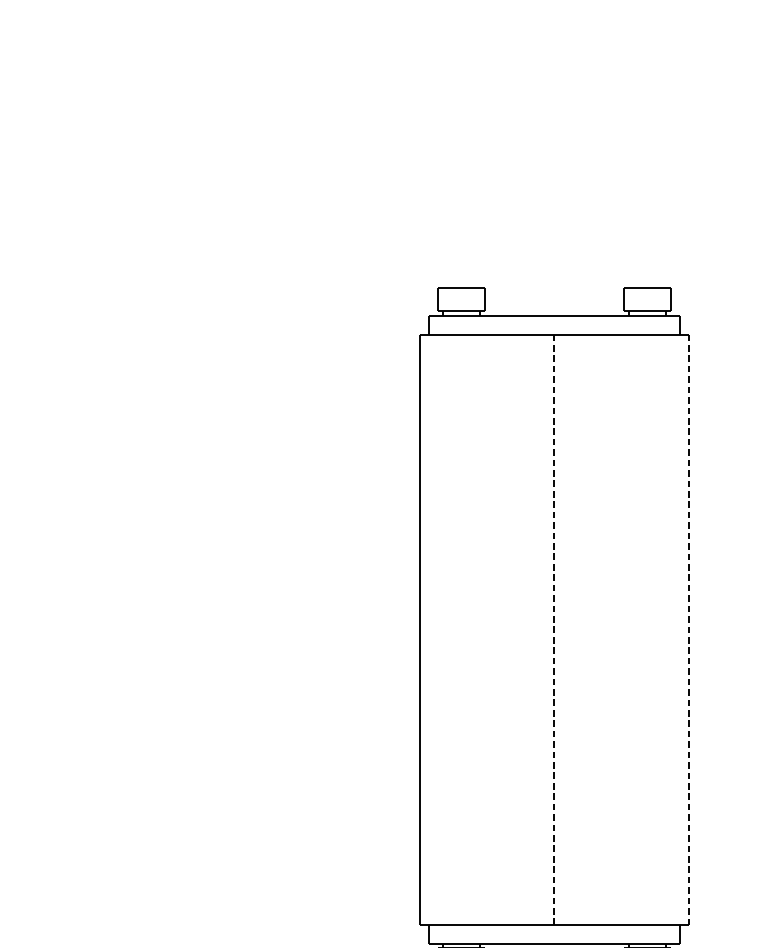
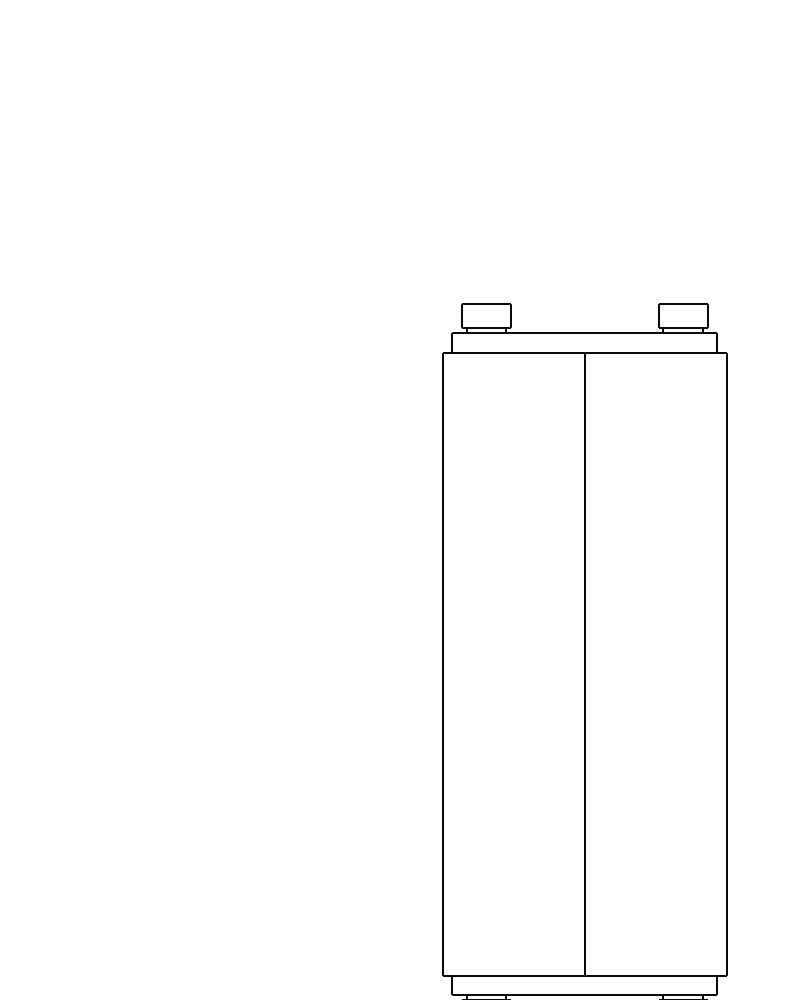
line: (553, 629) -> (584, 664), dashed -> solid
line: (689, 629) -> (727, 664), dashed -> solid

